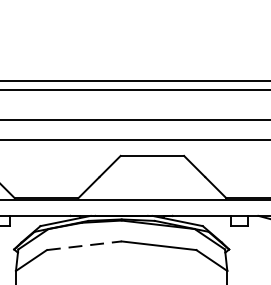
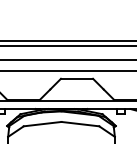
line: (84, 246) -> (42, 124), dashed -> solid

